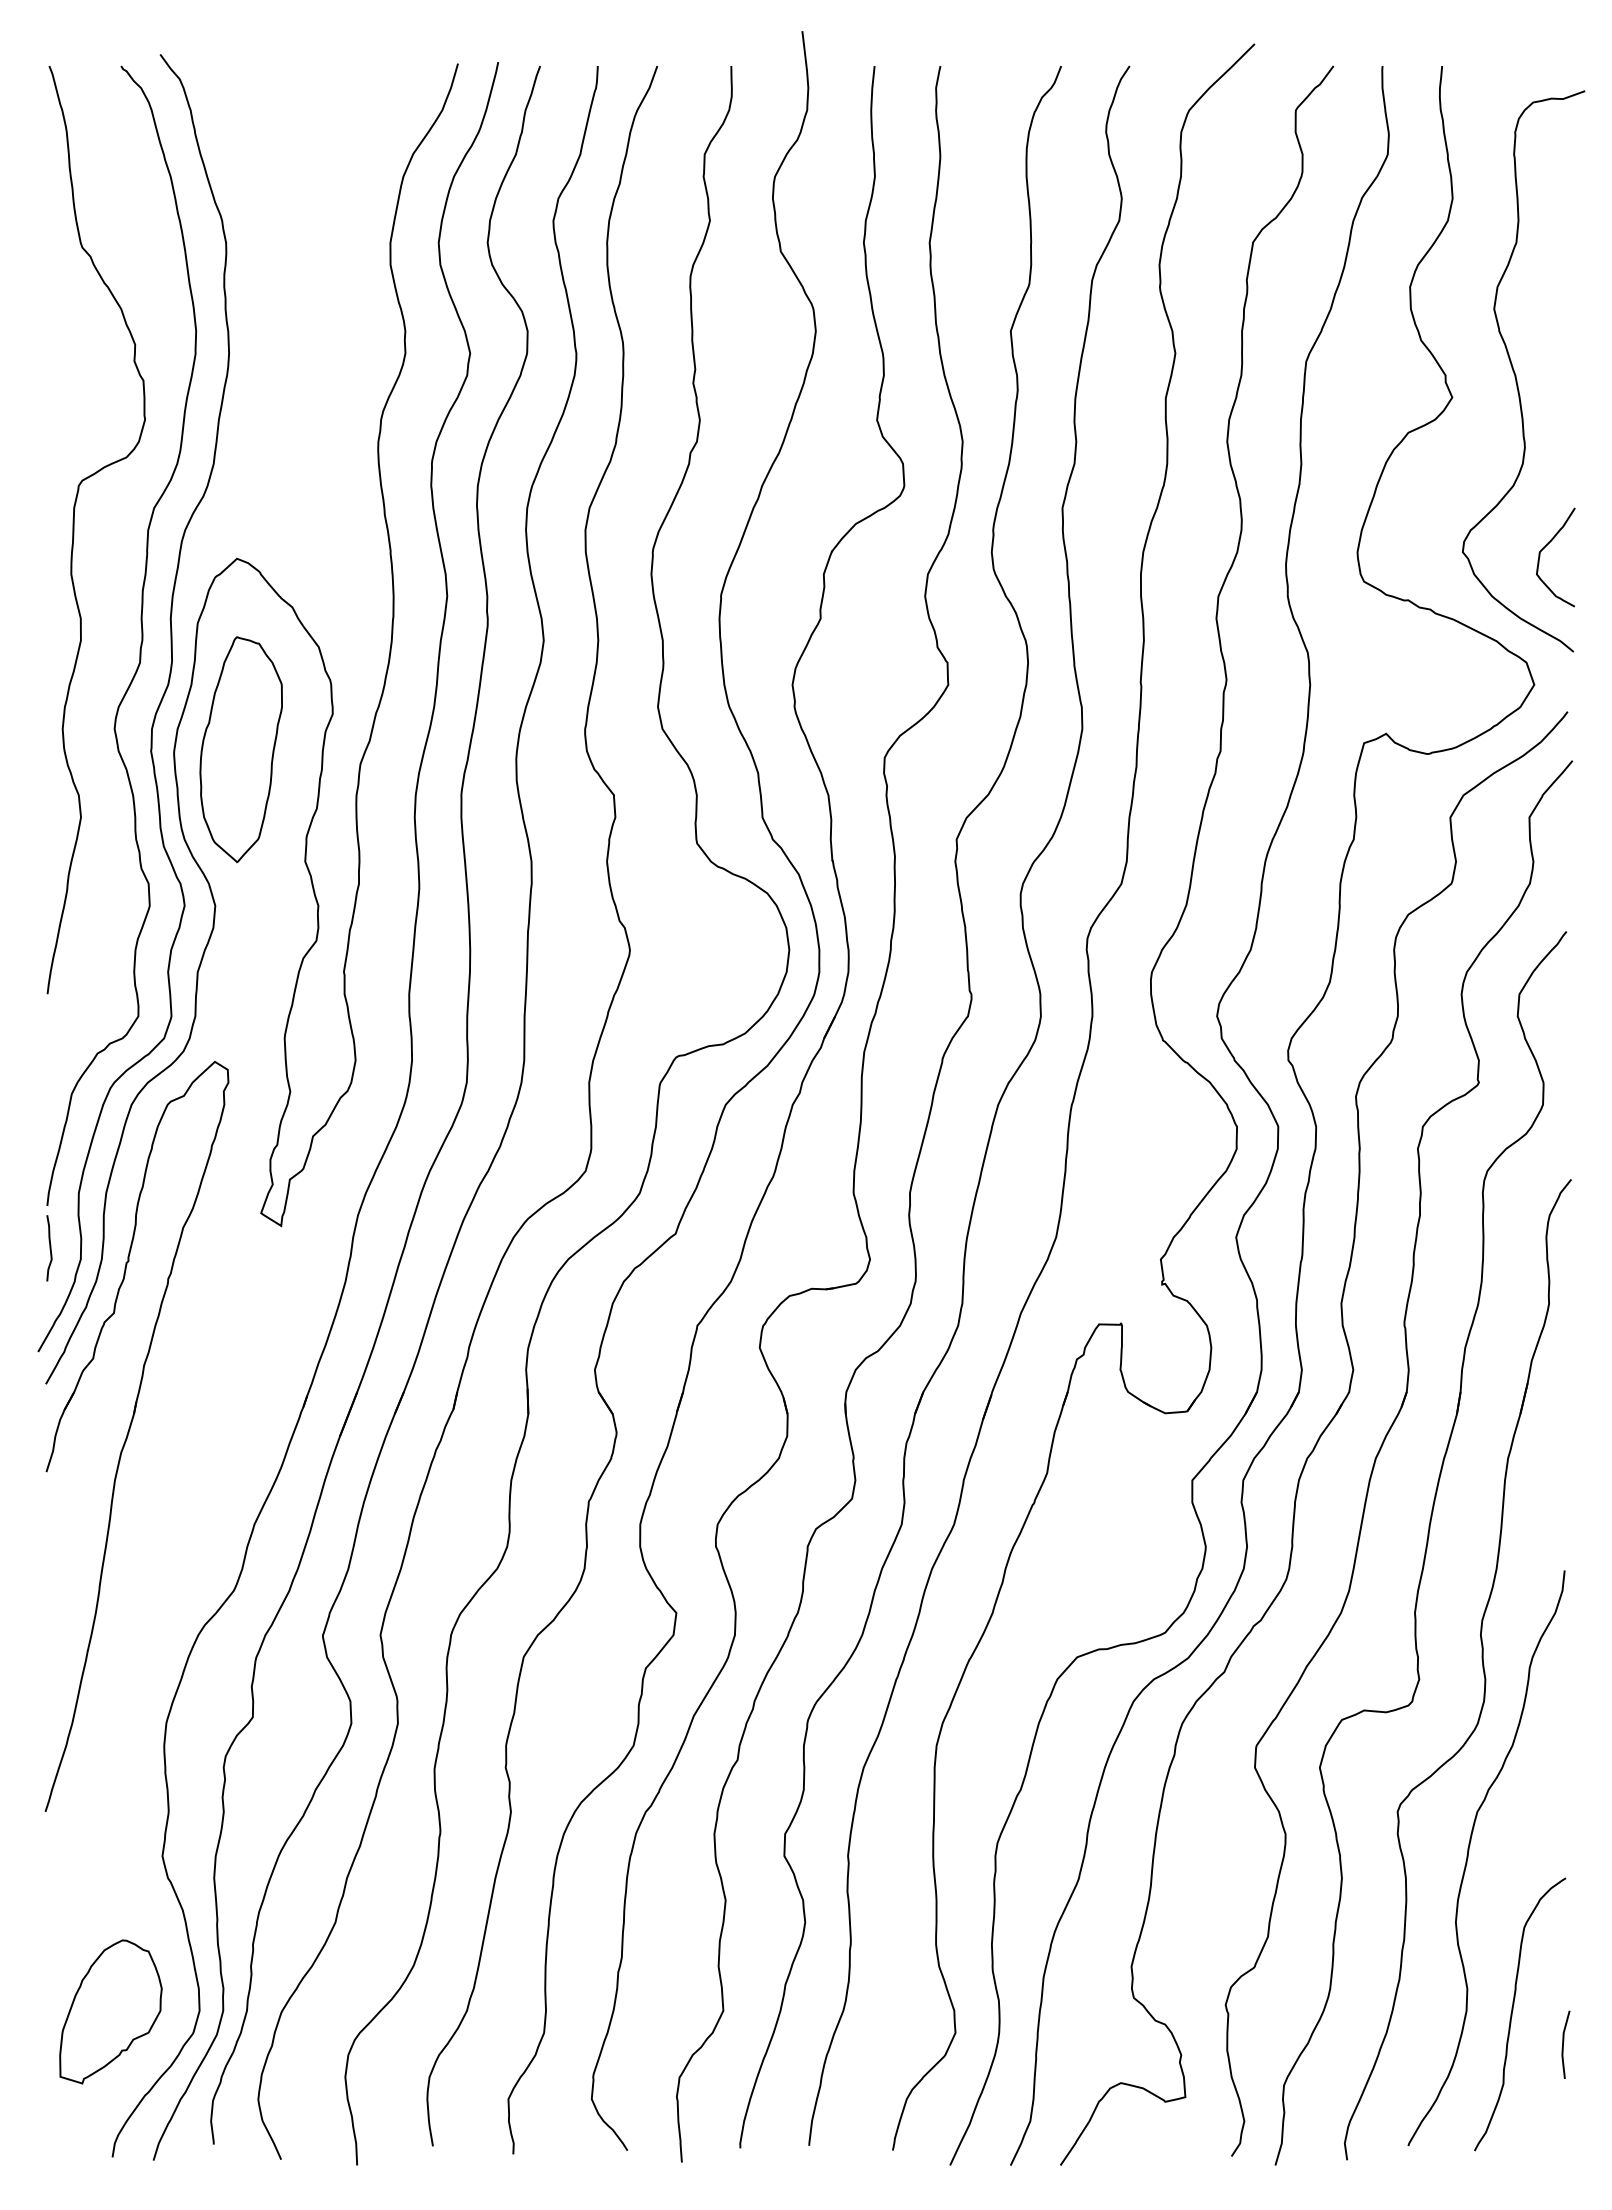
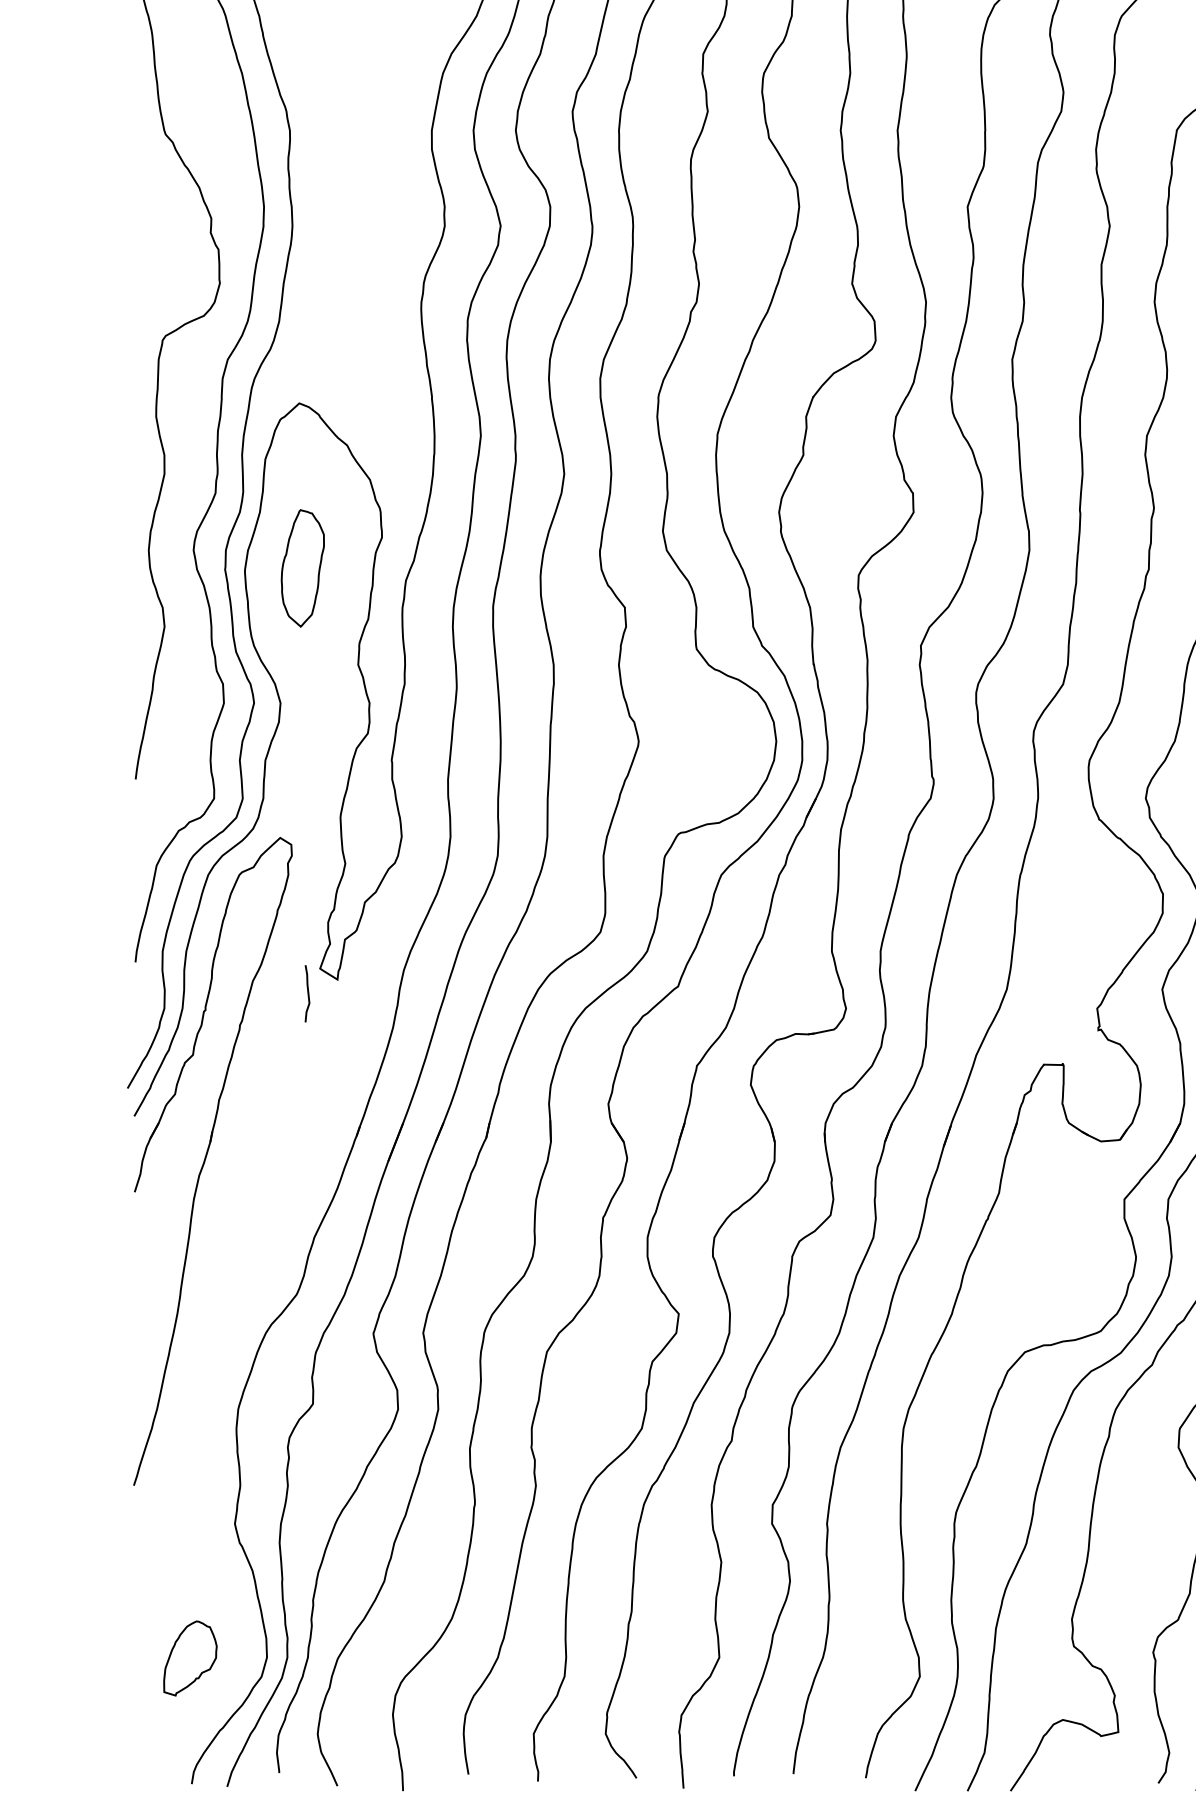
part: (240, 749) -> (302, 568), size x0.6
curve: (49, 1248) -> (307, 993), moved
part: (110, 2011) -> (190, 1658), size x0.6

